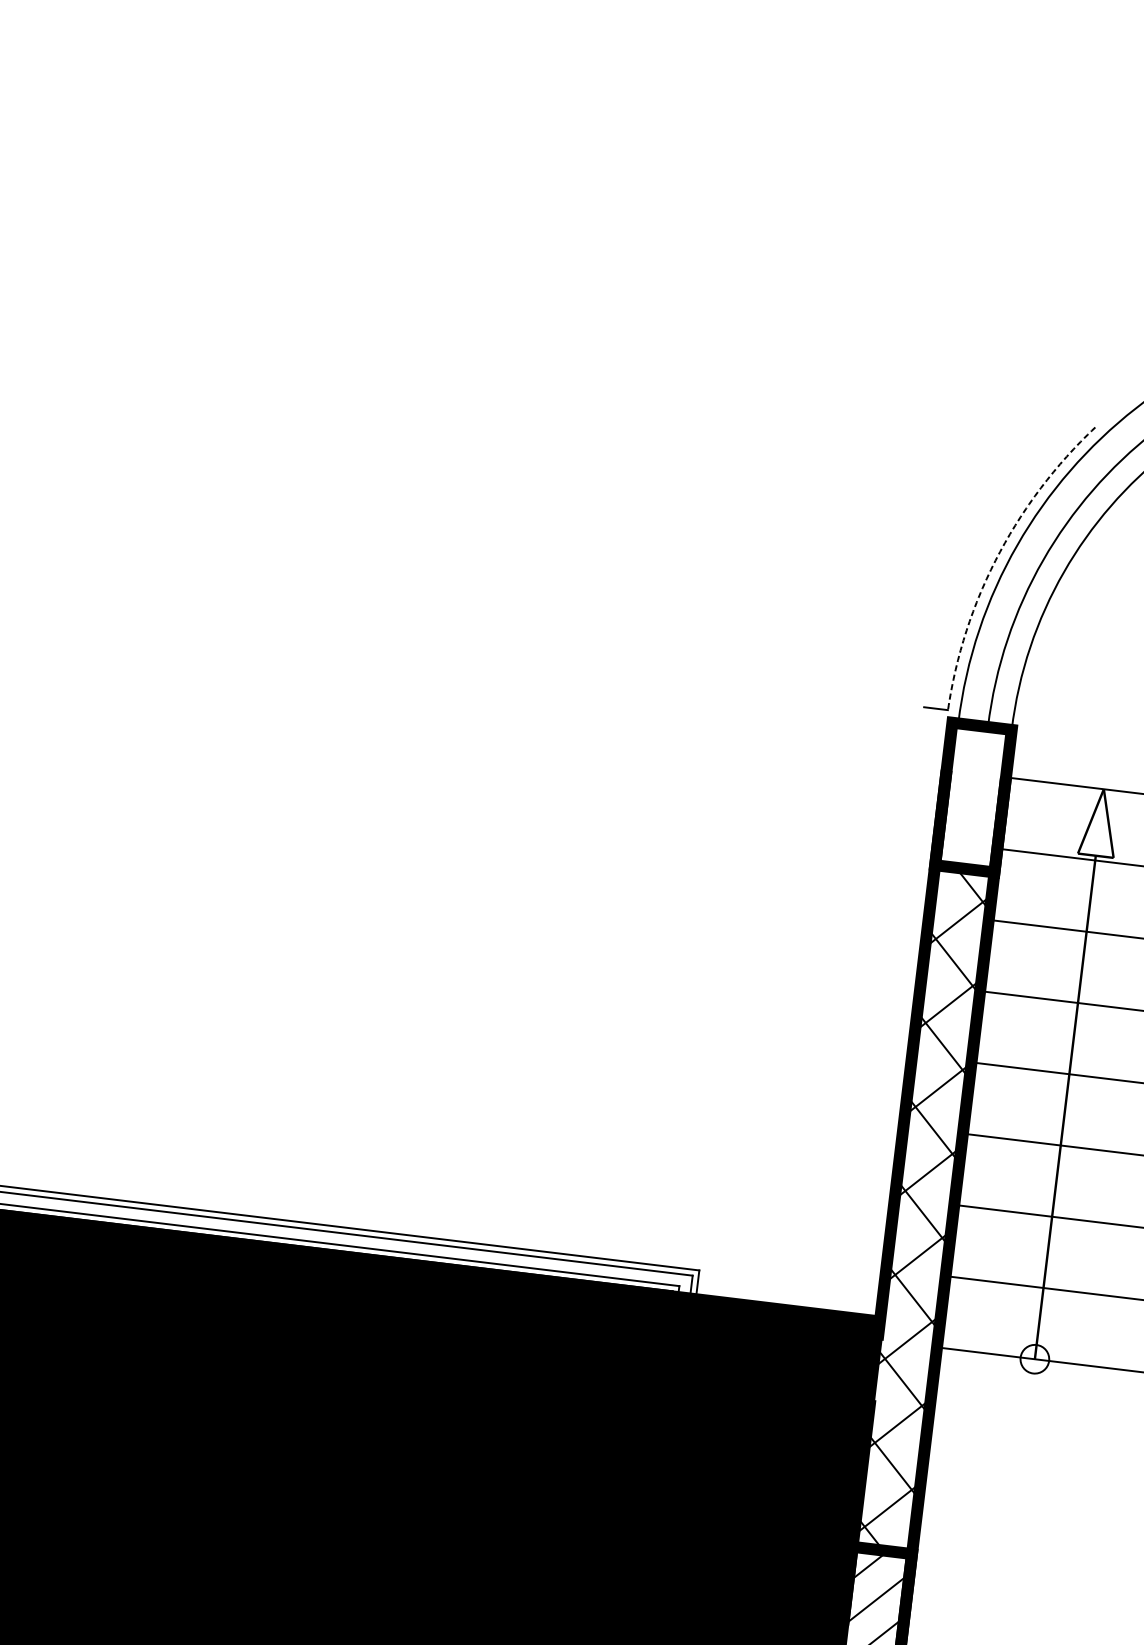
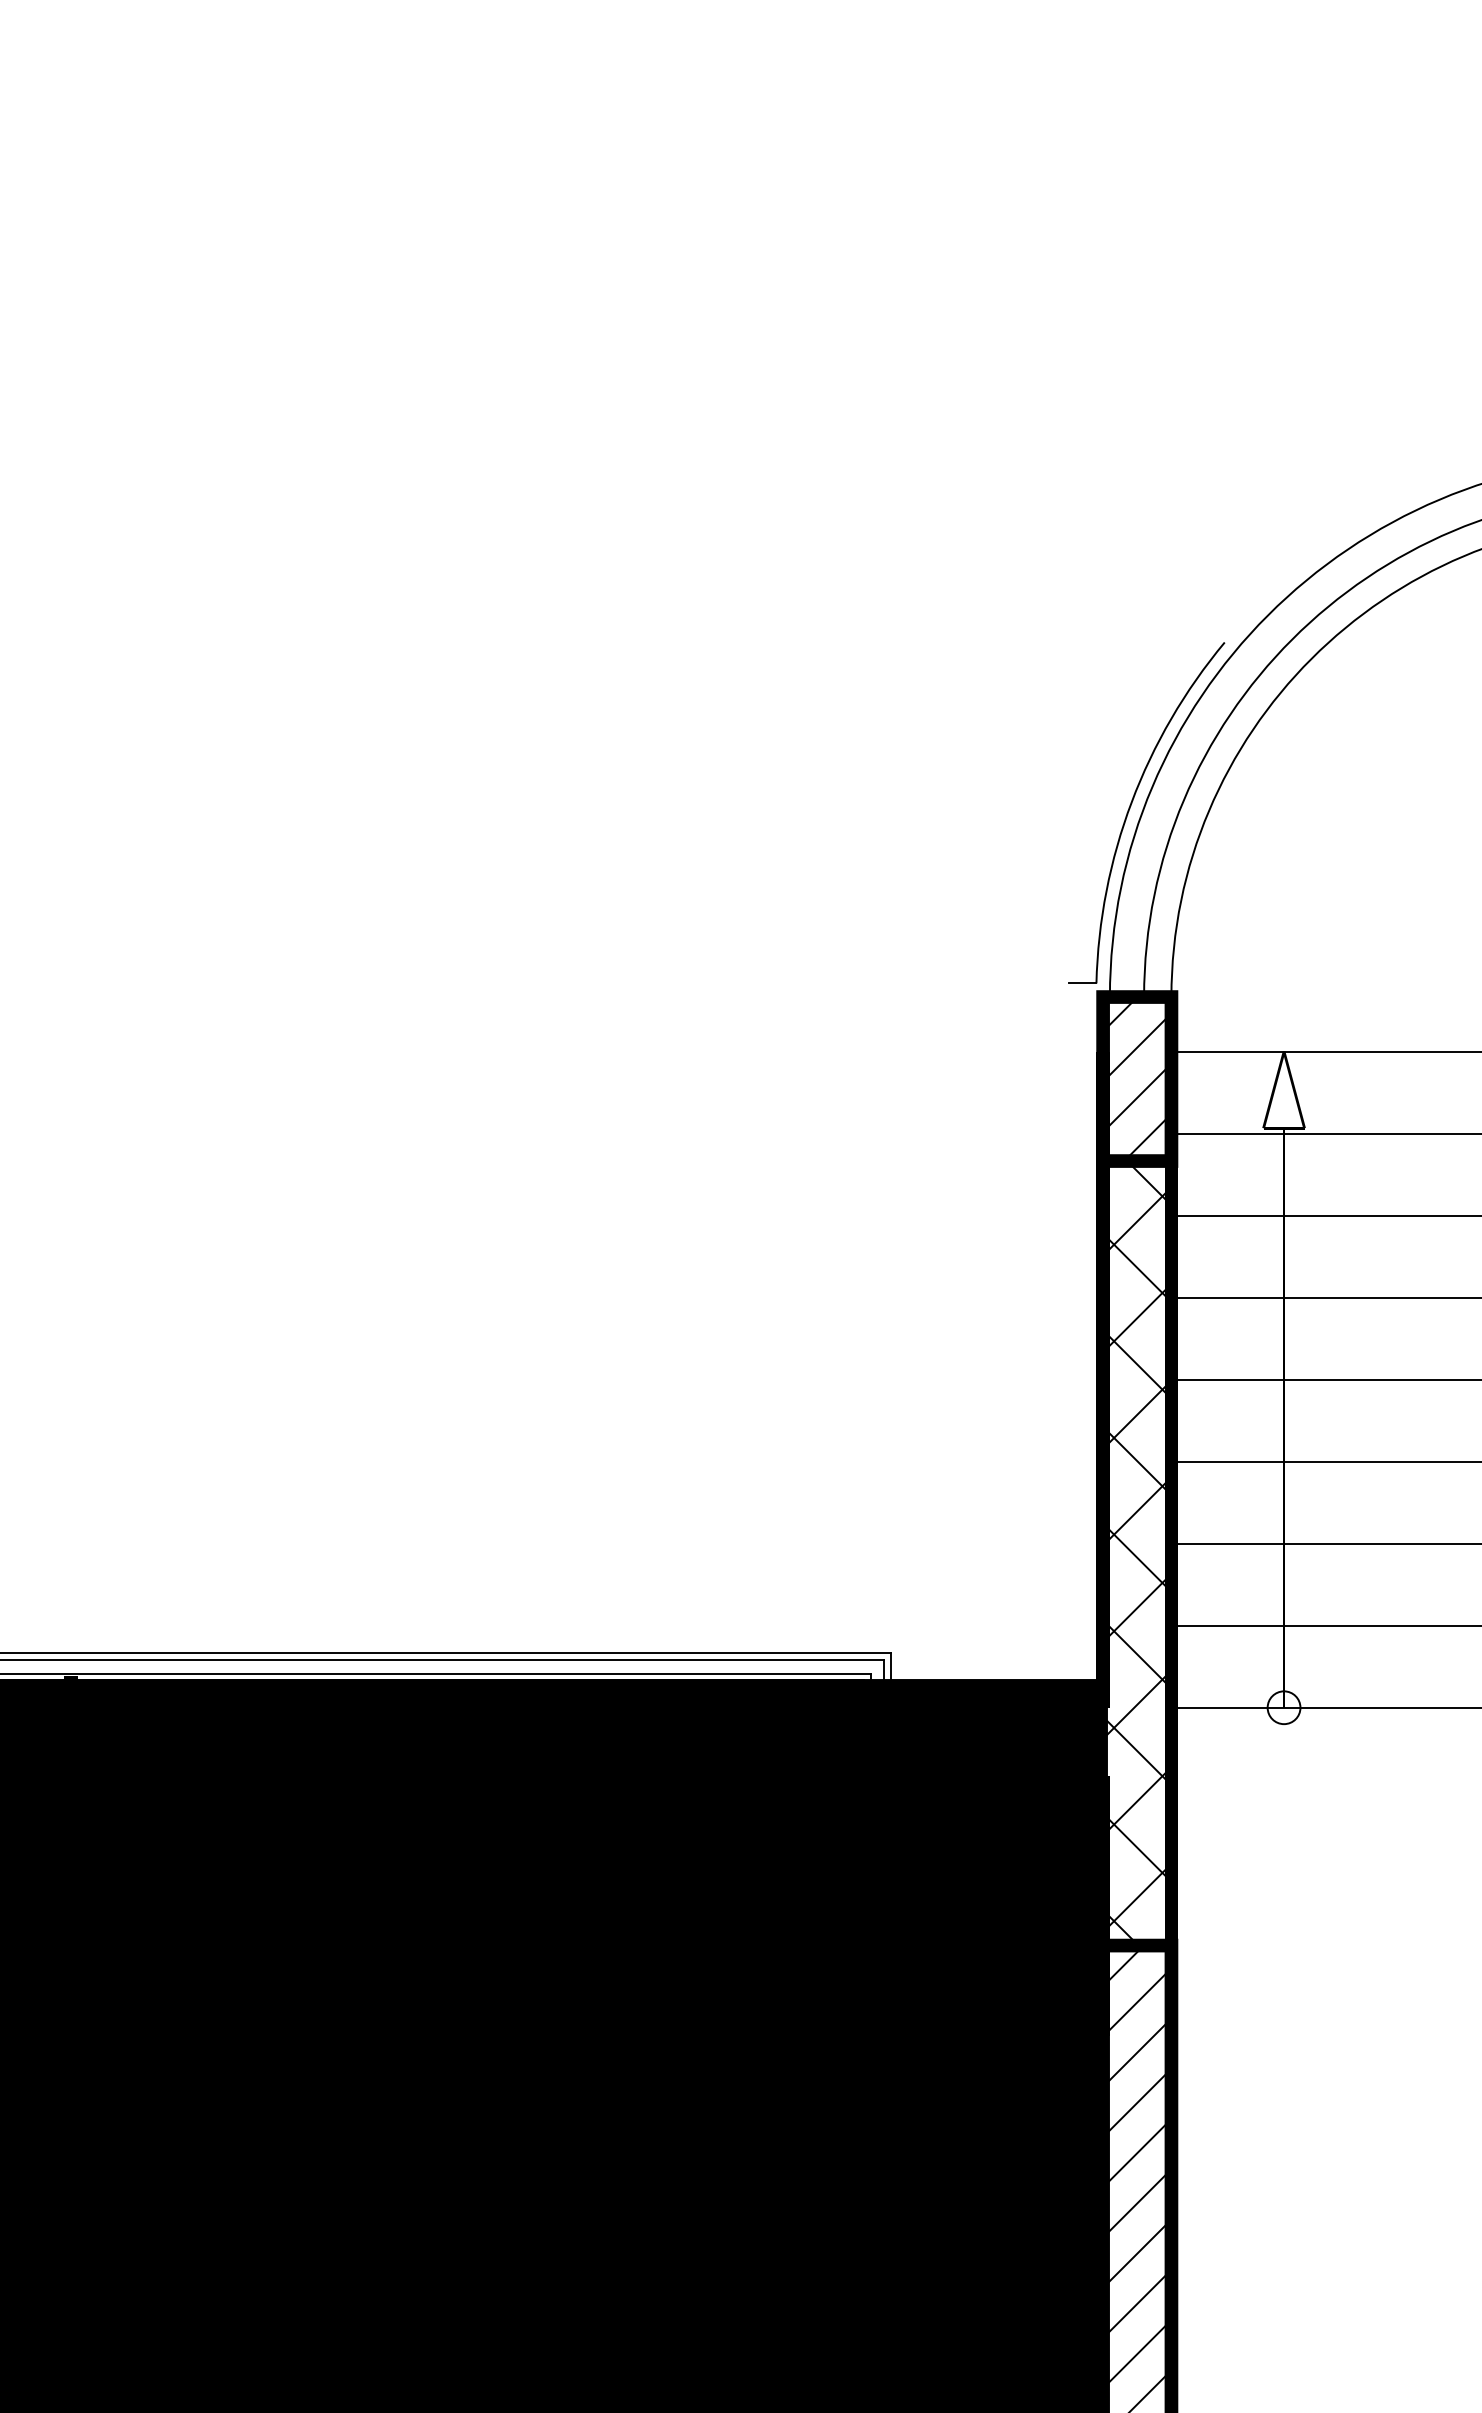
arc: (997, 556) -> (1131, 802), dashed -> solid
hatch: (973, 797) -> (1137, 1079), added

